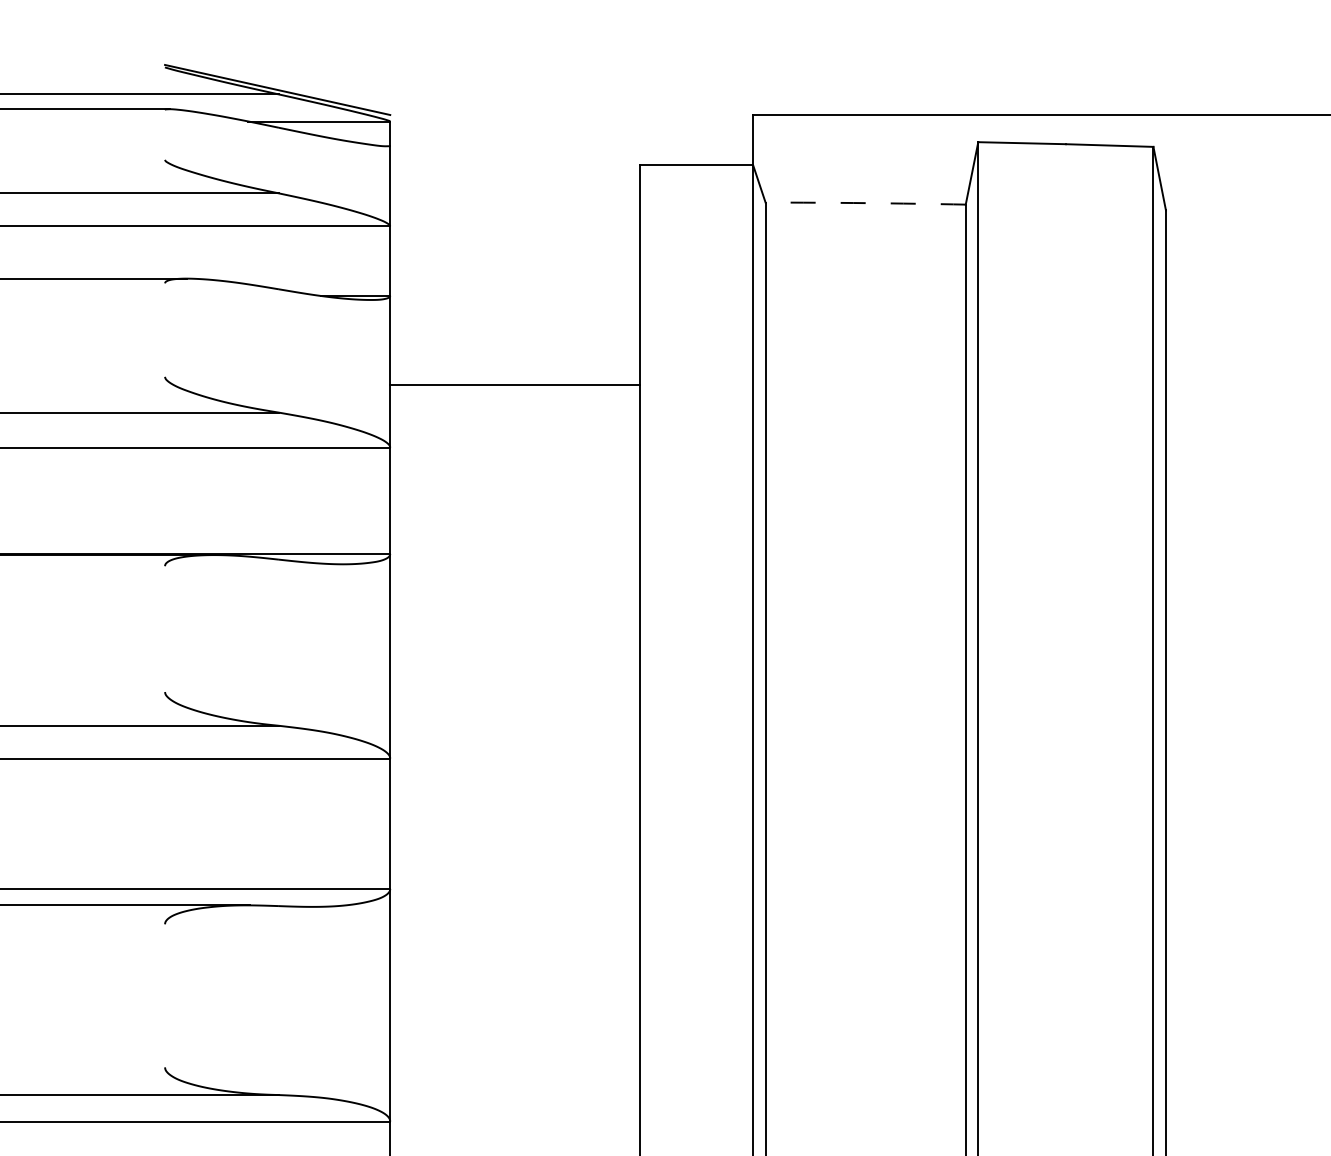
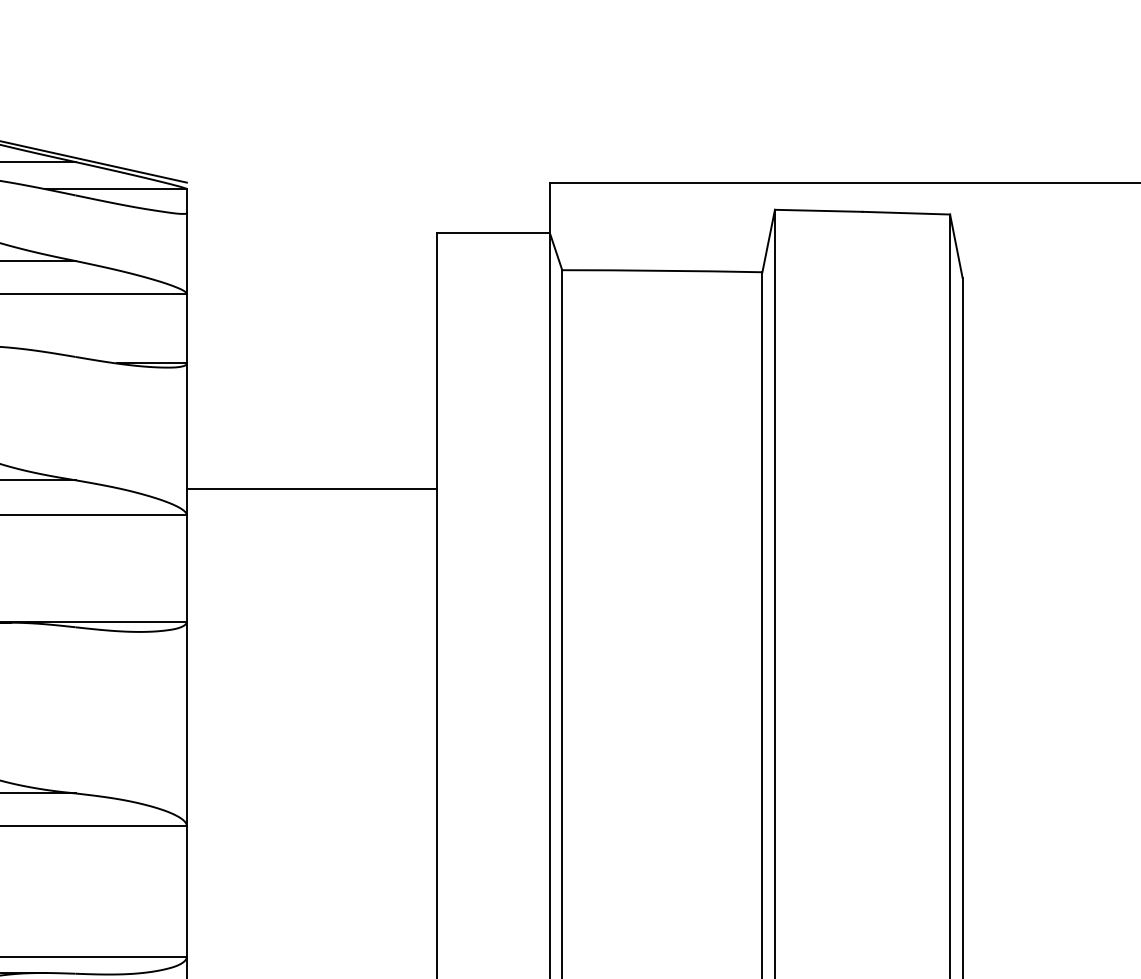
arc: (865, 203) -> (662, 271), dashed -> solid
line: (515, 384) -> (312, 489), moved

